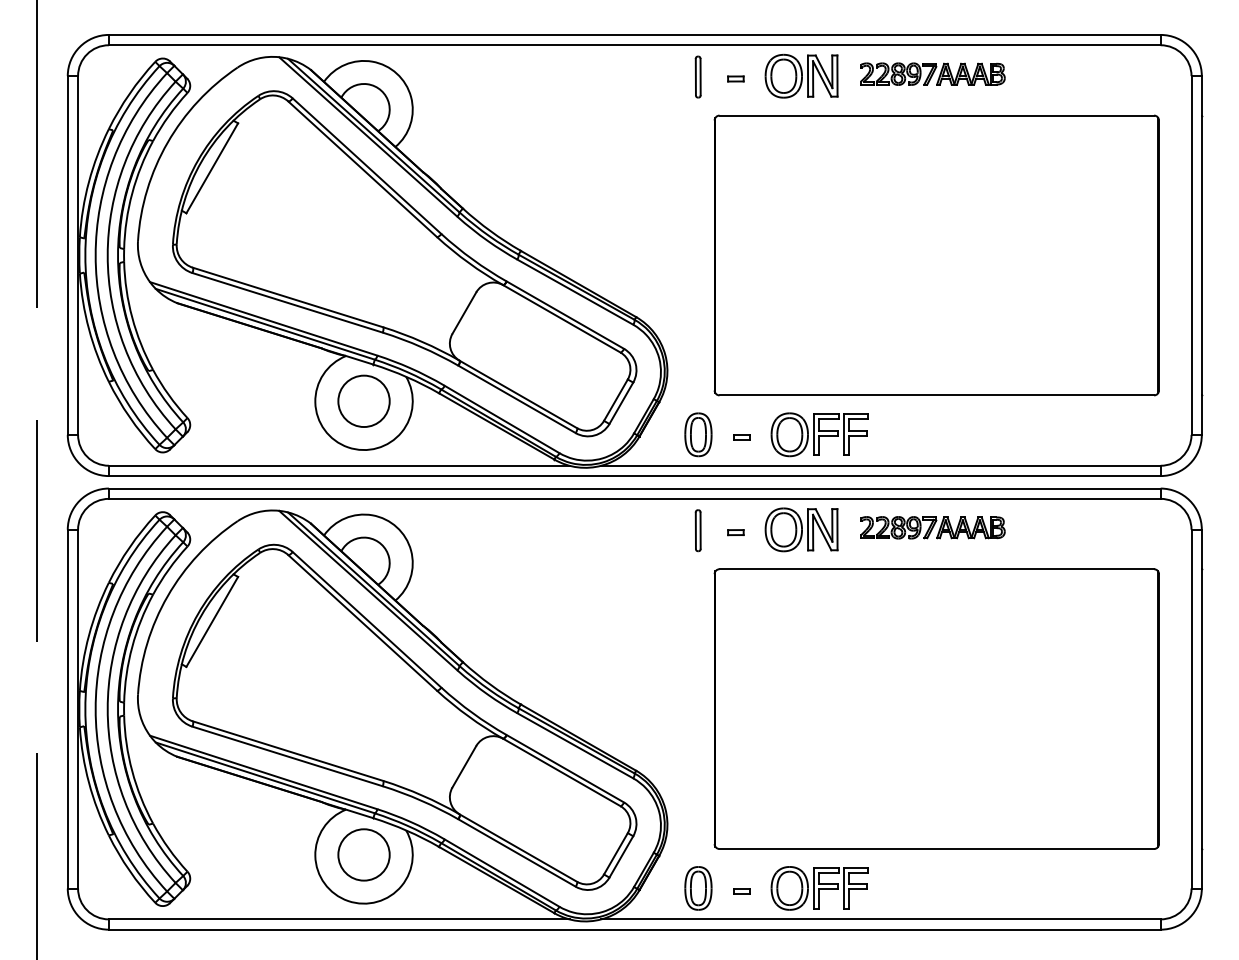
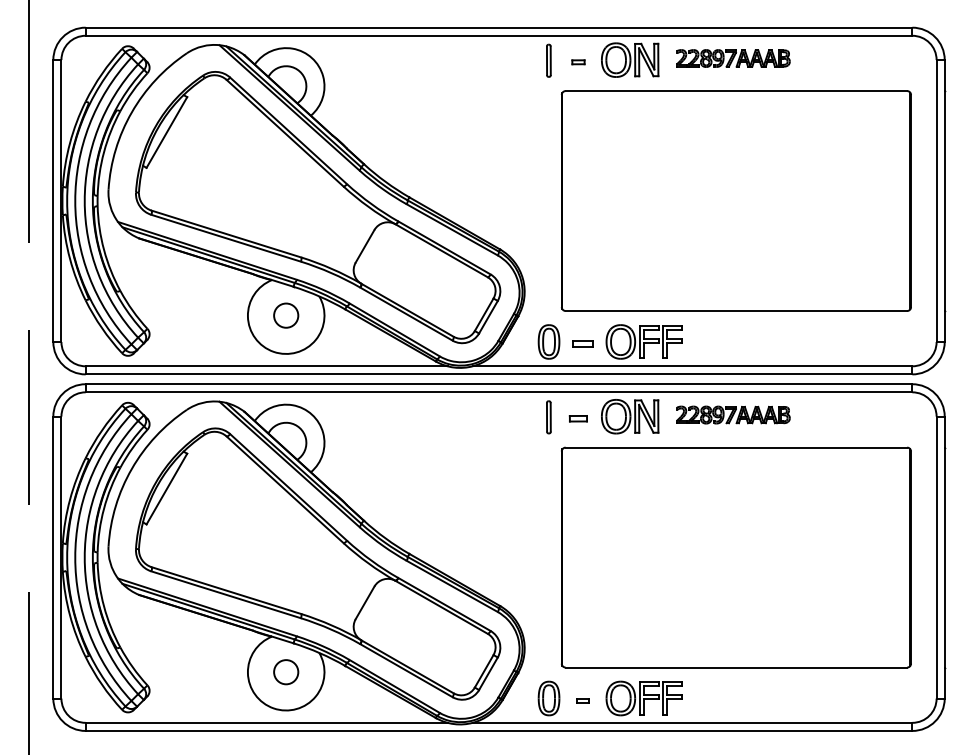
circle: (363, 401) -> (285, 315), size x0.6
part: (741, 437) -> (582, 344), size x1.6
part: (735, 532) -> (578, 418), size x1.4
circle: (363, 854) -> (285, 671), size x0.6

